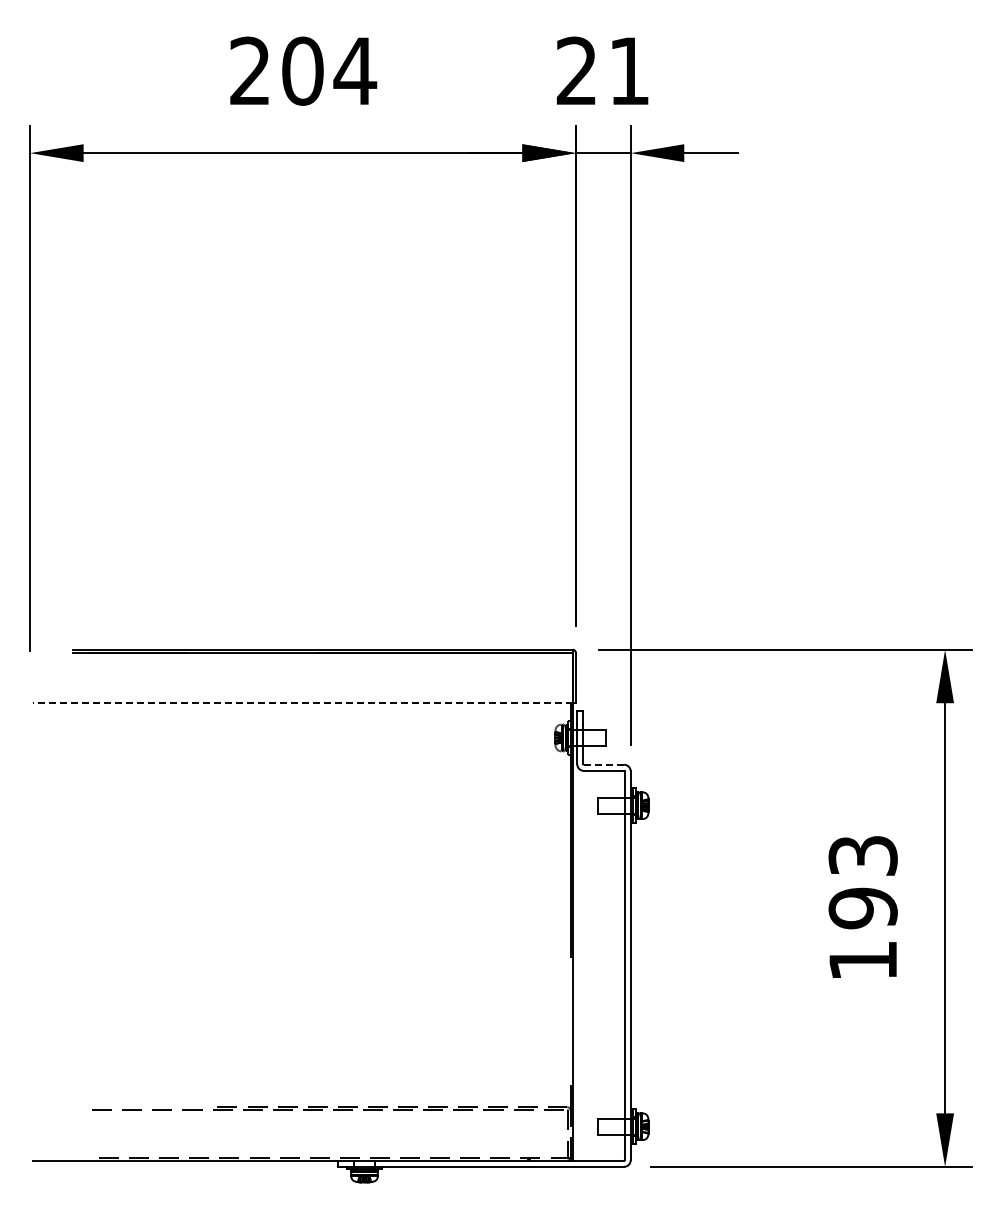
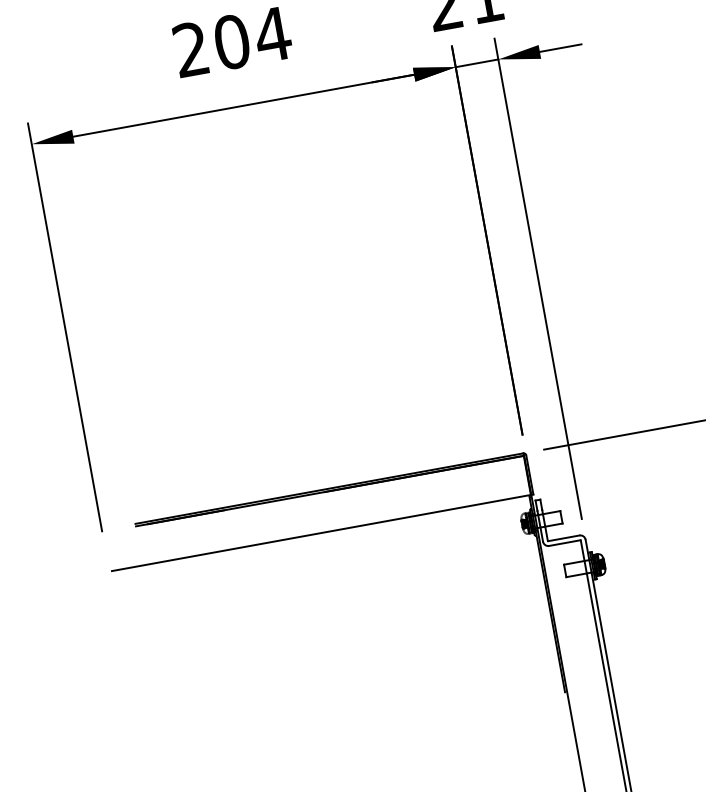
line: (303, 703) -> (321, 533), dashed -> solid
line: (604, 764) -> (564, 538), dashed -> solid

